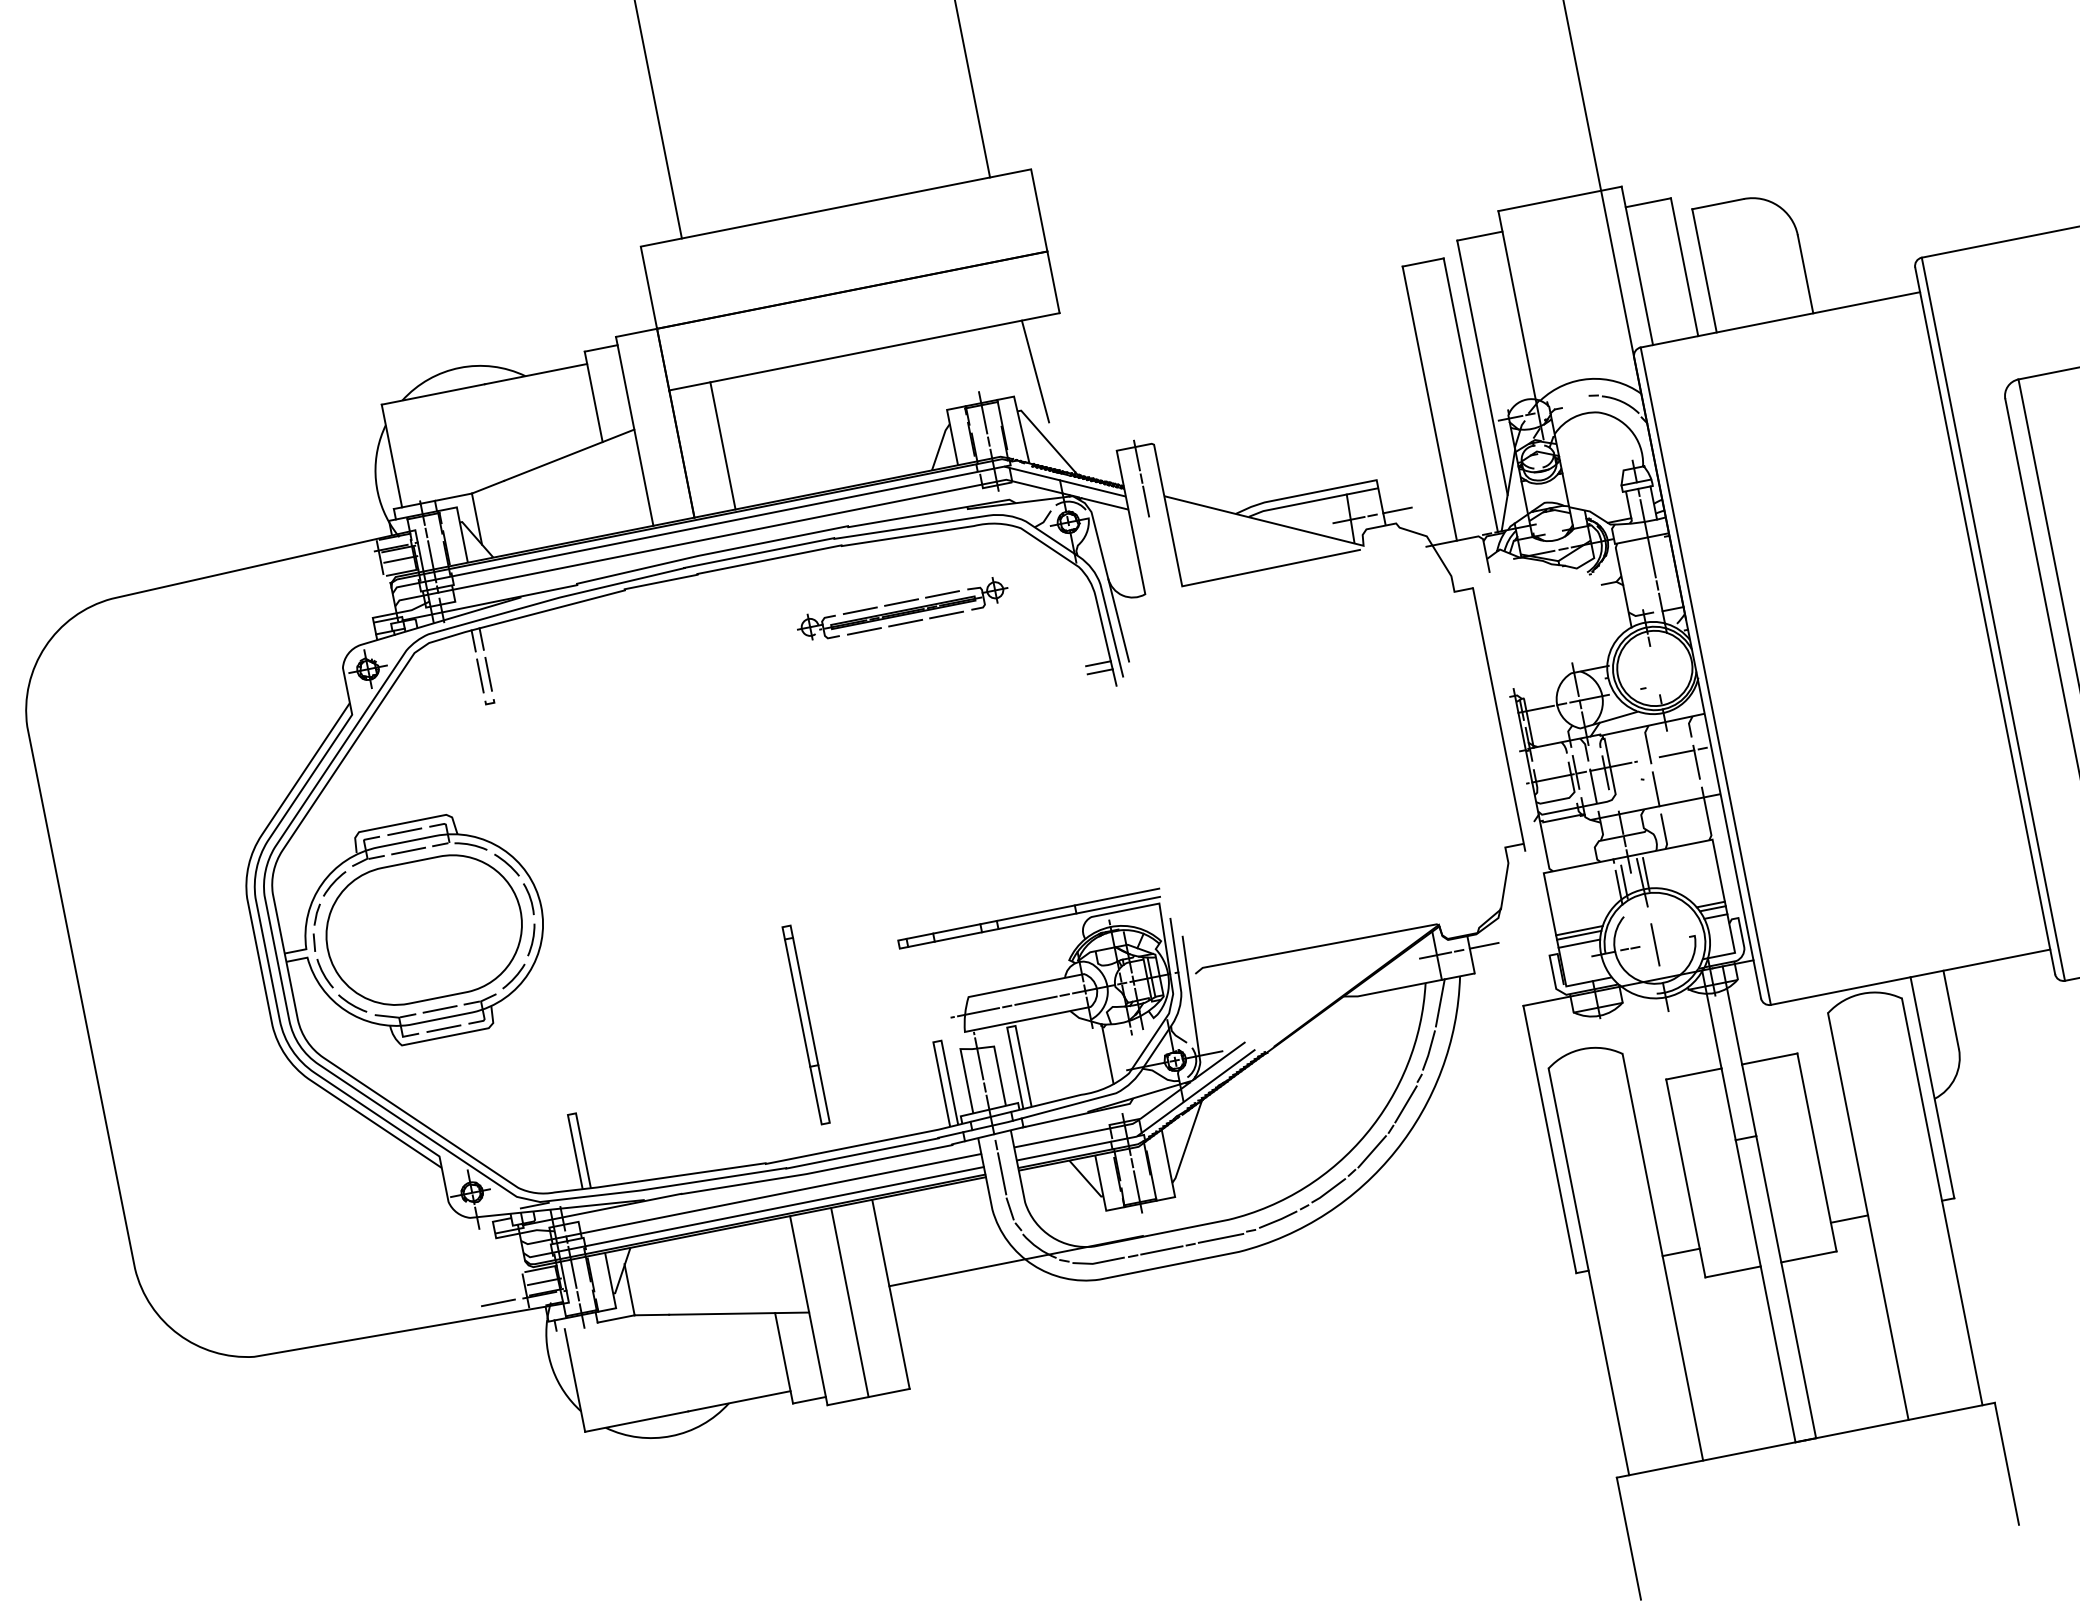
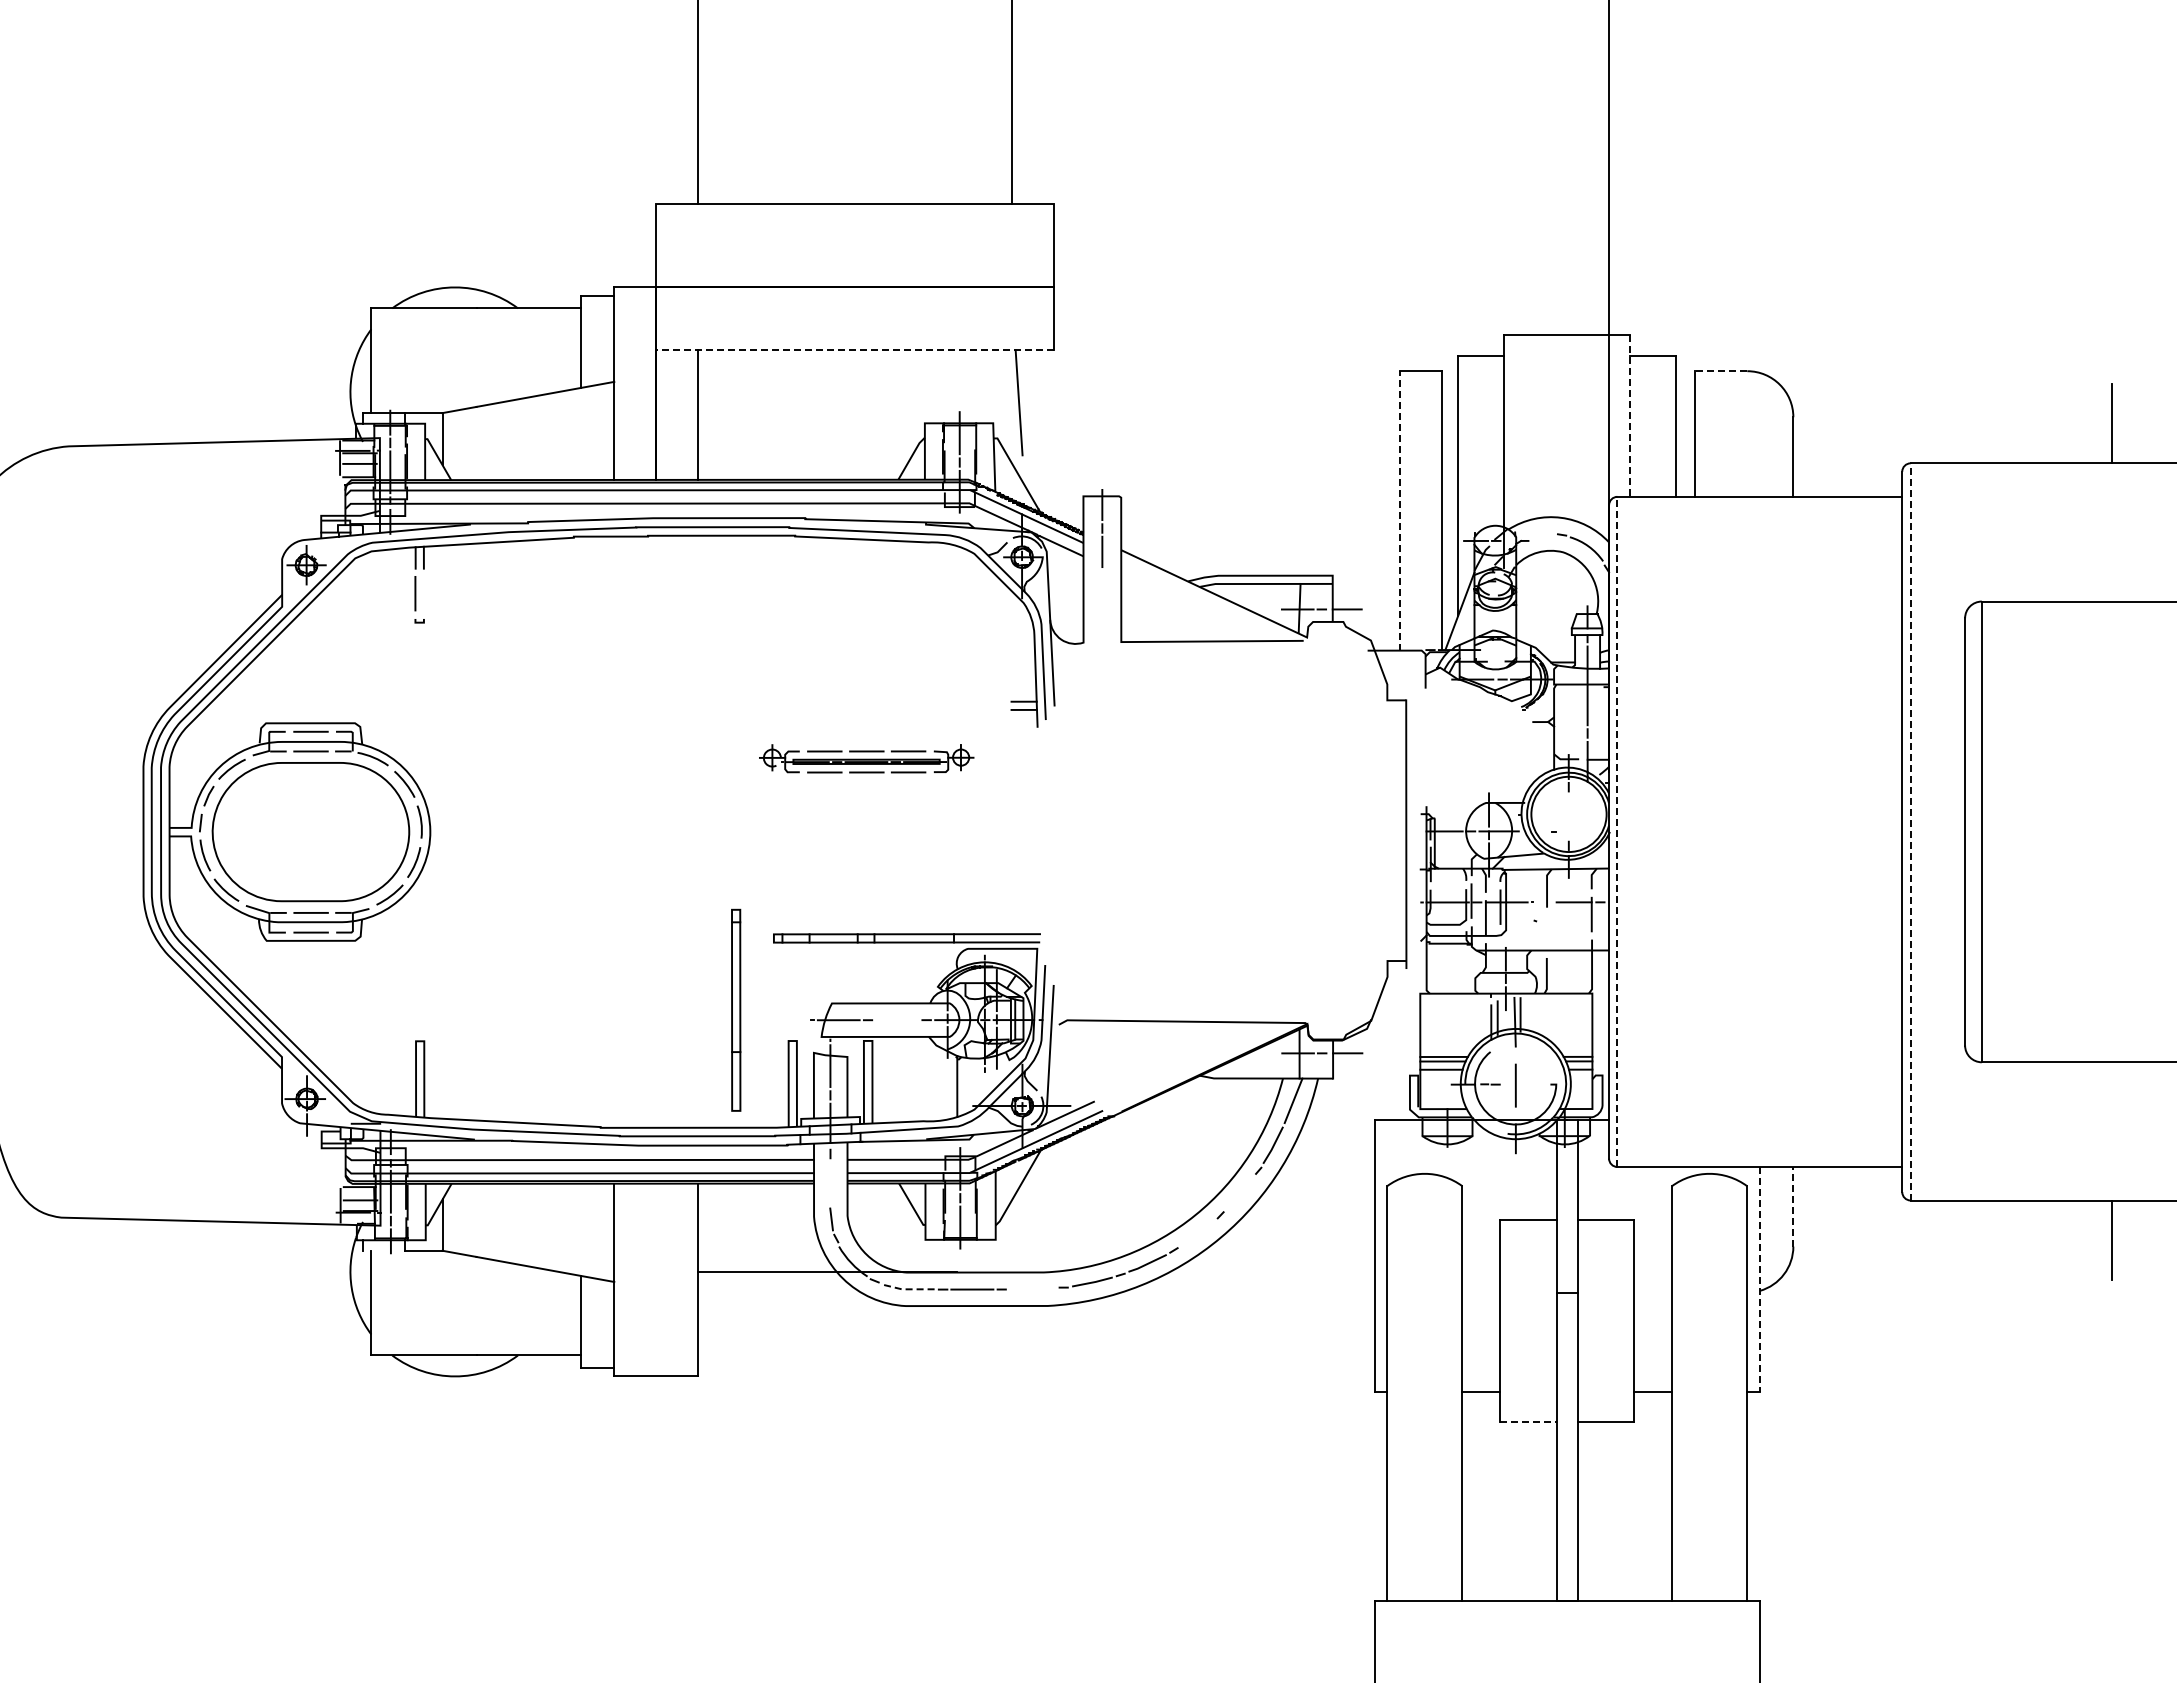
line: (1717, 204) -> (1720, 371), solid -> dashed
line: (1637, 266) -> (1630, 416), solid -> dashed
line: (864, 351) -> (855, 350), solid -> dashed
line: (1429, 403) -> (1399, 510), solid -> dashed
part: (902, 609) -> (866, 758), moved
line: (1993, 618) -> (1910, 831), solid -> dashed
line: (488, 674) -> (423, 593), removed
line: (1705, 675) -> (1617, 831), solid -> dashed
line: (1655, 788) -> (1546, 932), removed
line: (1036, 1001) -> (897, 1020), removed
line: (1951, 1009) -> (1793, 1206), solid -> dashed
part: (806, 1024) -> (736, 1009), moved
line: (1932, 1087) -> (1759, 1279), solid -> dashed
line: (1406, 1104) -> (1240, 1193), removed
line: (1371, 1151) -> (1197, 1233), removed
line: (1002, 1173) -> (830, 1183), removed
line: (1220, 1238) -> (1032, 1289), removed
line: (1097, 1263) -> (906, 1289), solid -> dashed
line: (1734, 1271) -> (1529, 1421), solid -> dashed
line: (850, 1301) -> (656, 1279), removed
line: (498, 1303) -> (311, 1212), removed

